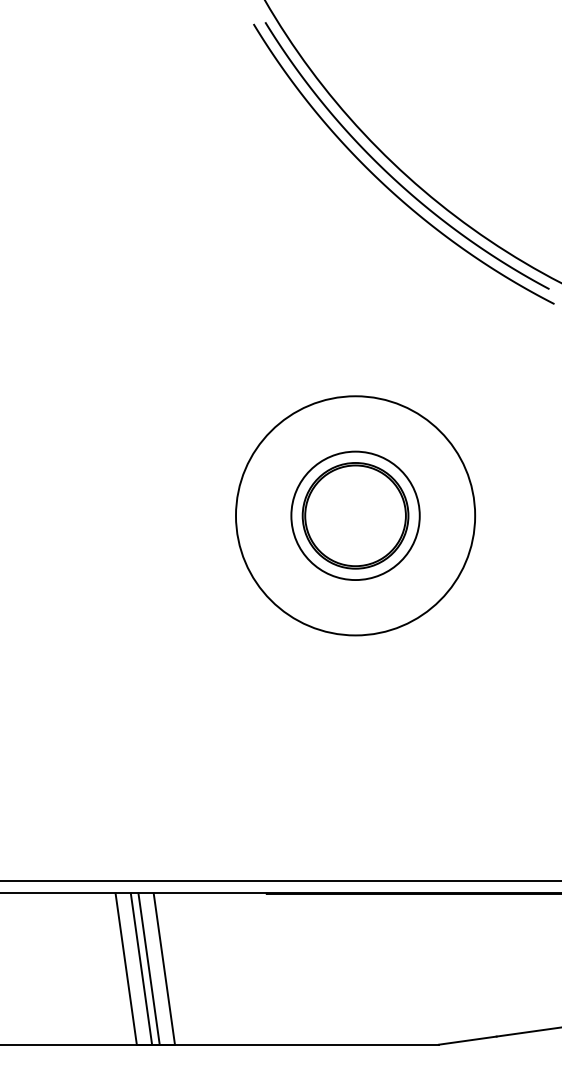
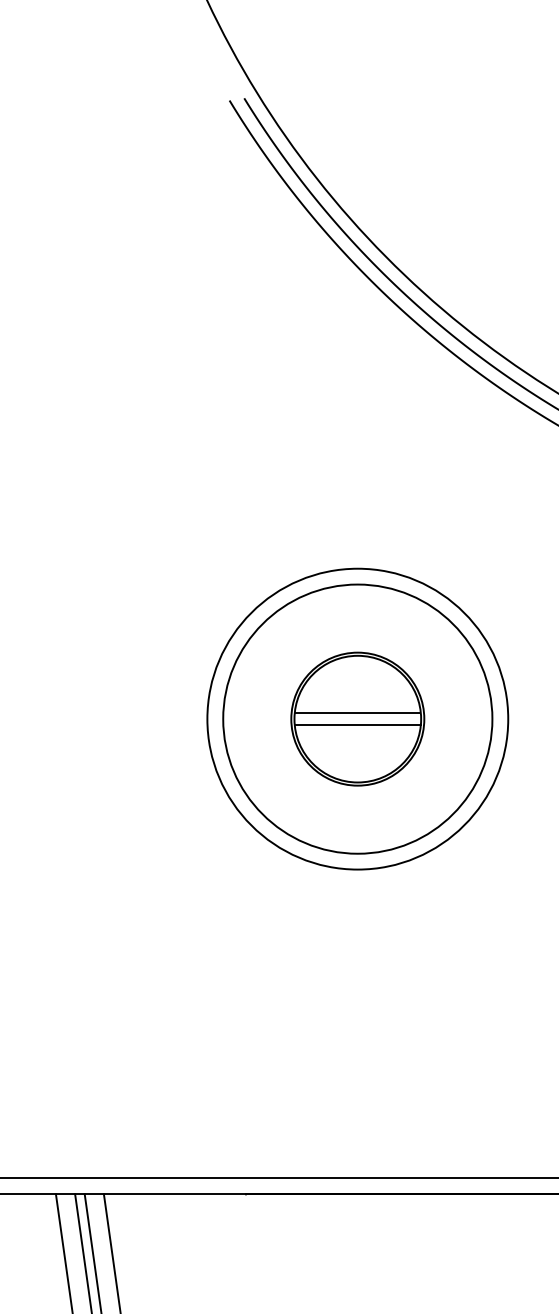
line: (355, 510) -> (357, 712), added
circle: (355, 515) -> (357, 718), size x1.67
line: (355, 520) -> (357, 725), added

